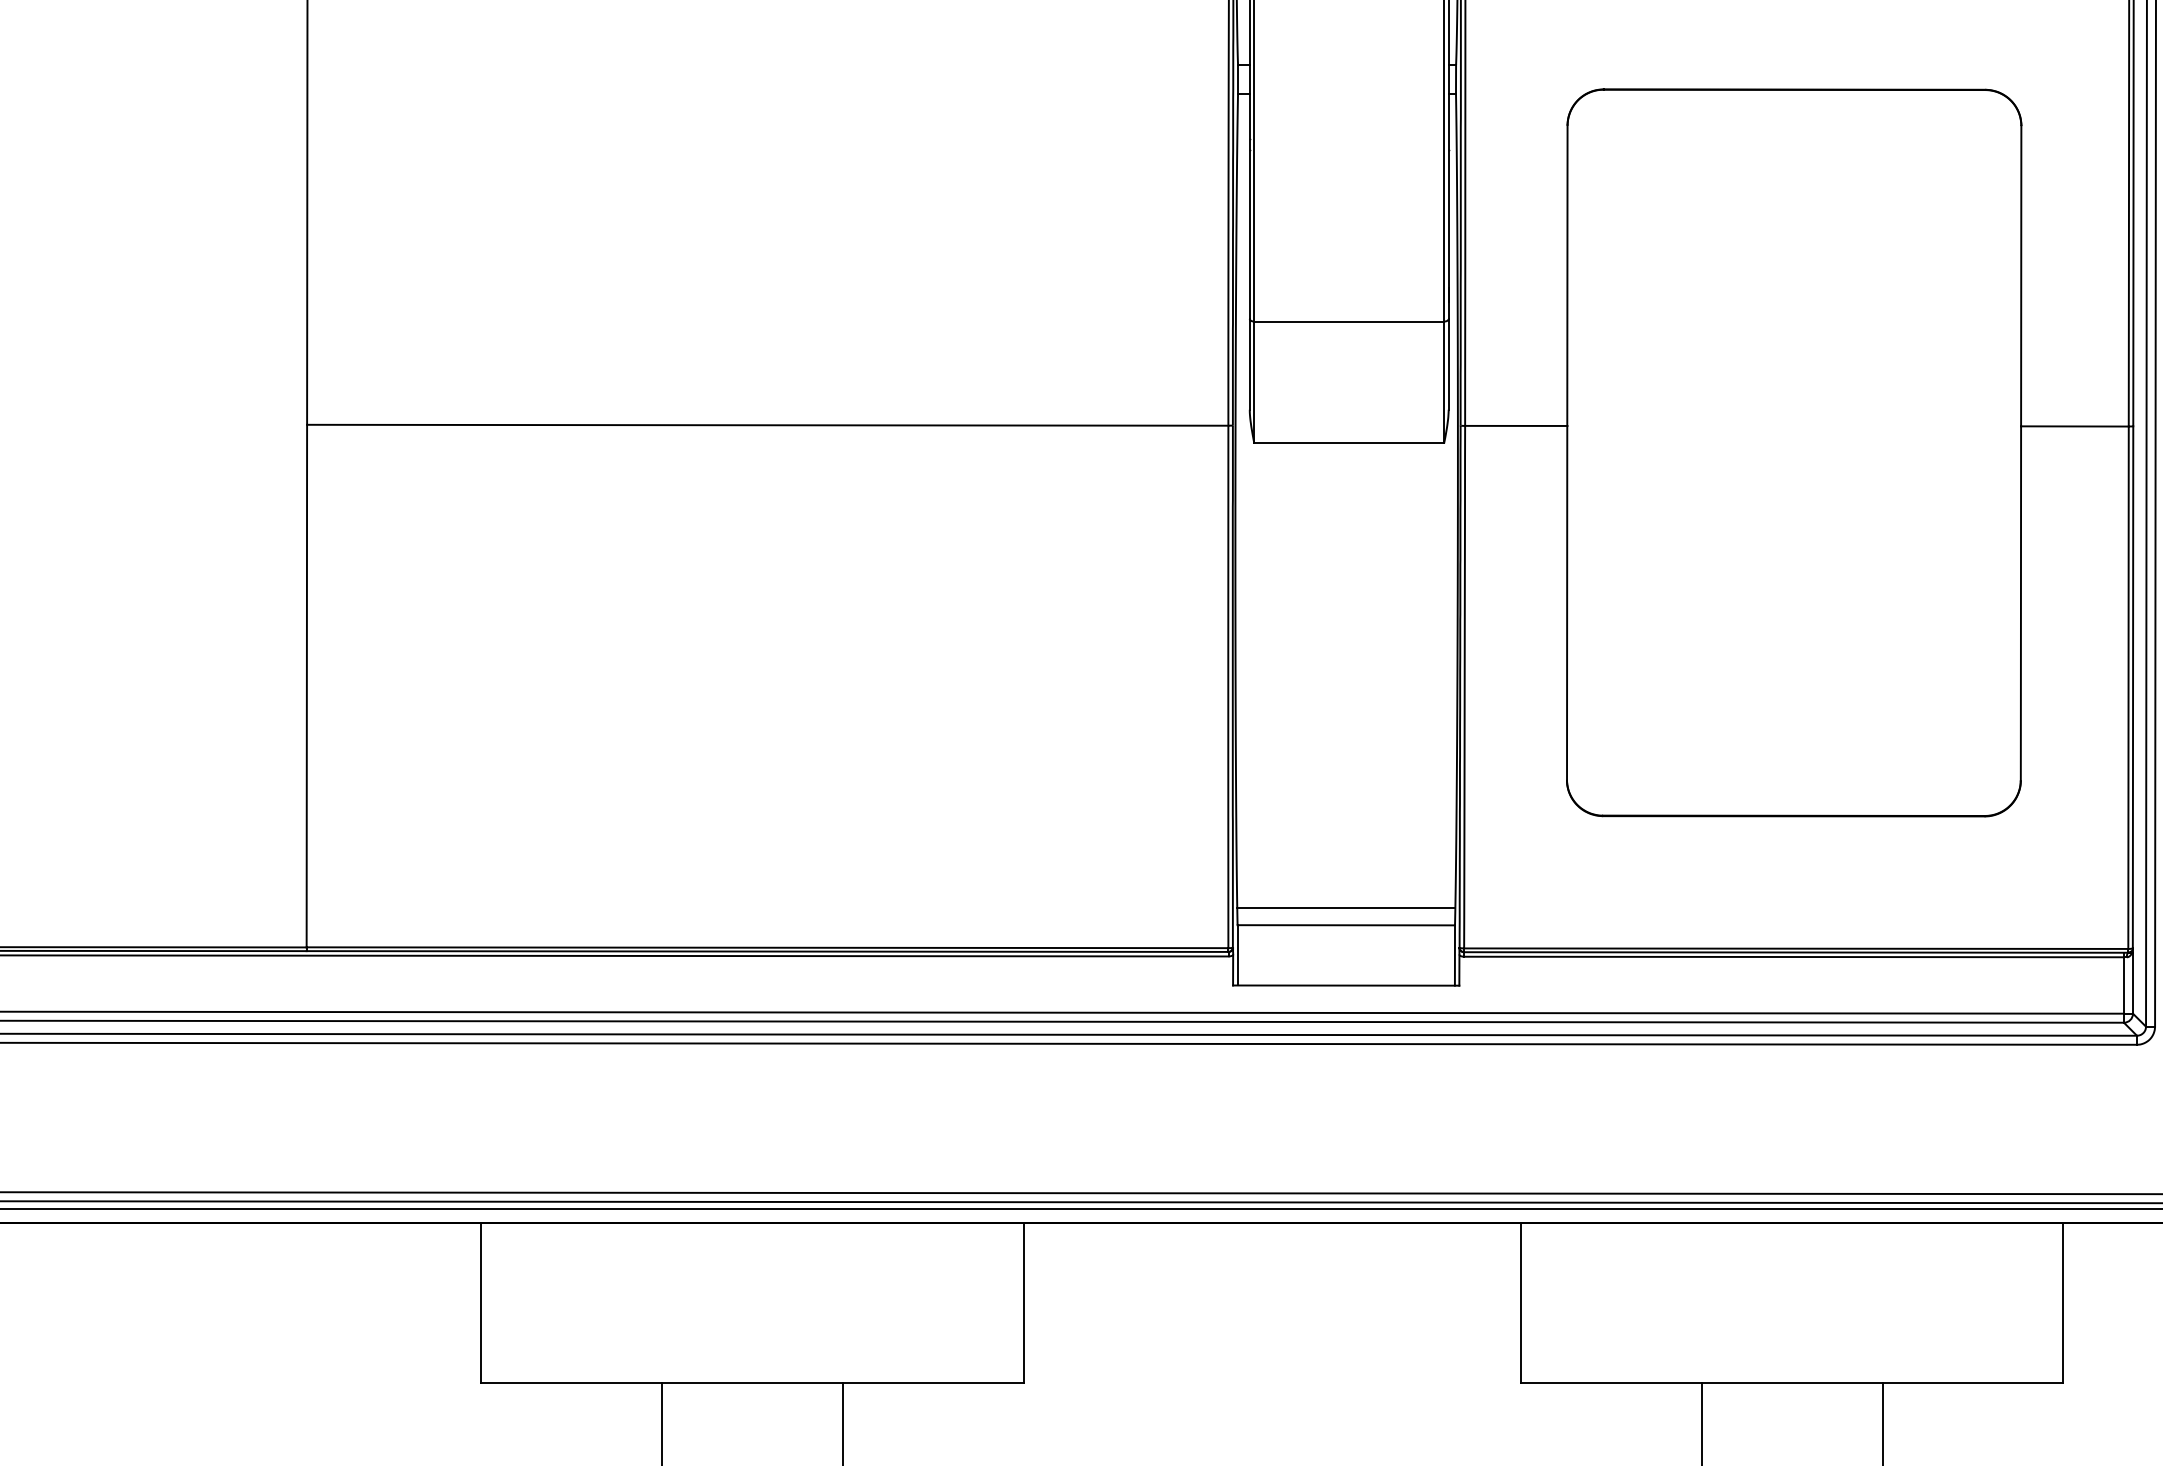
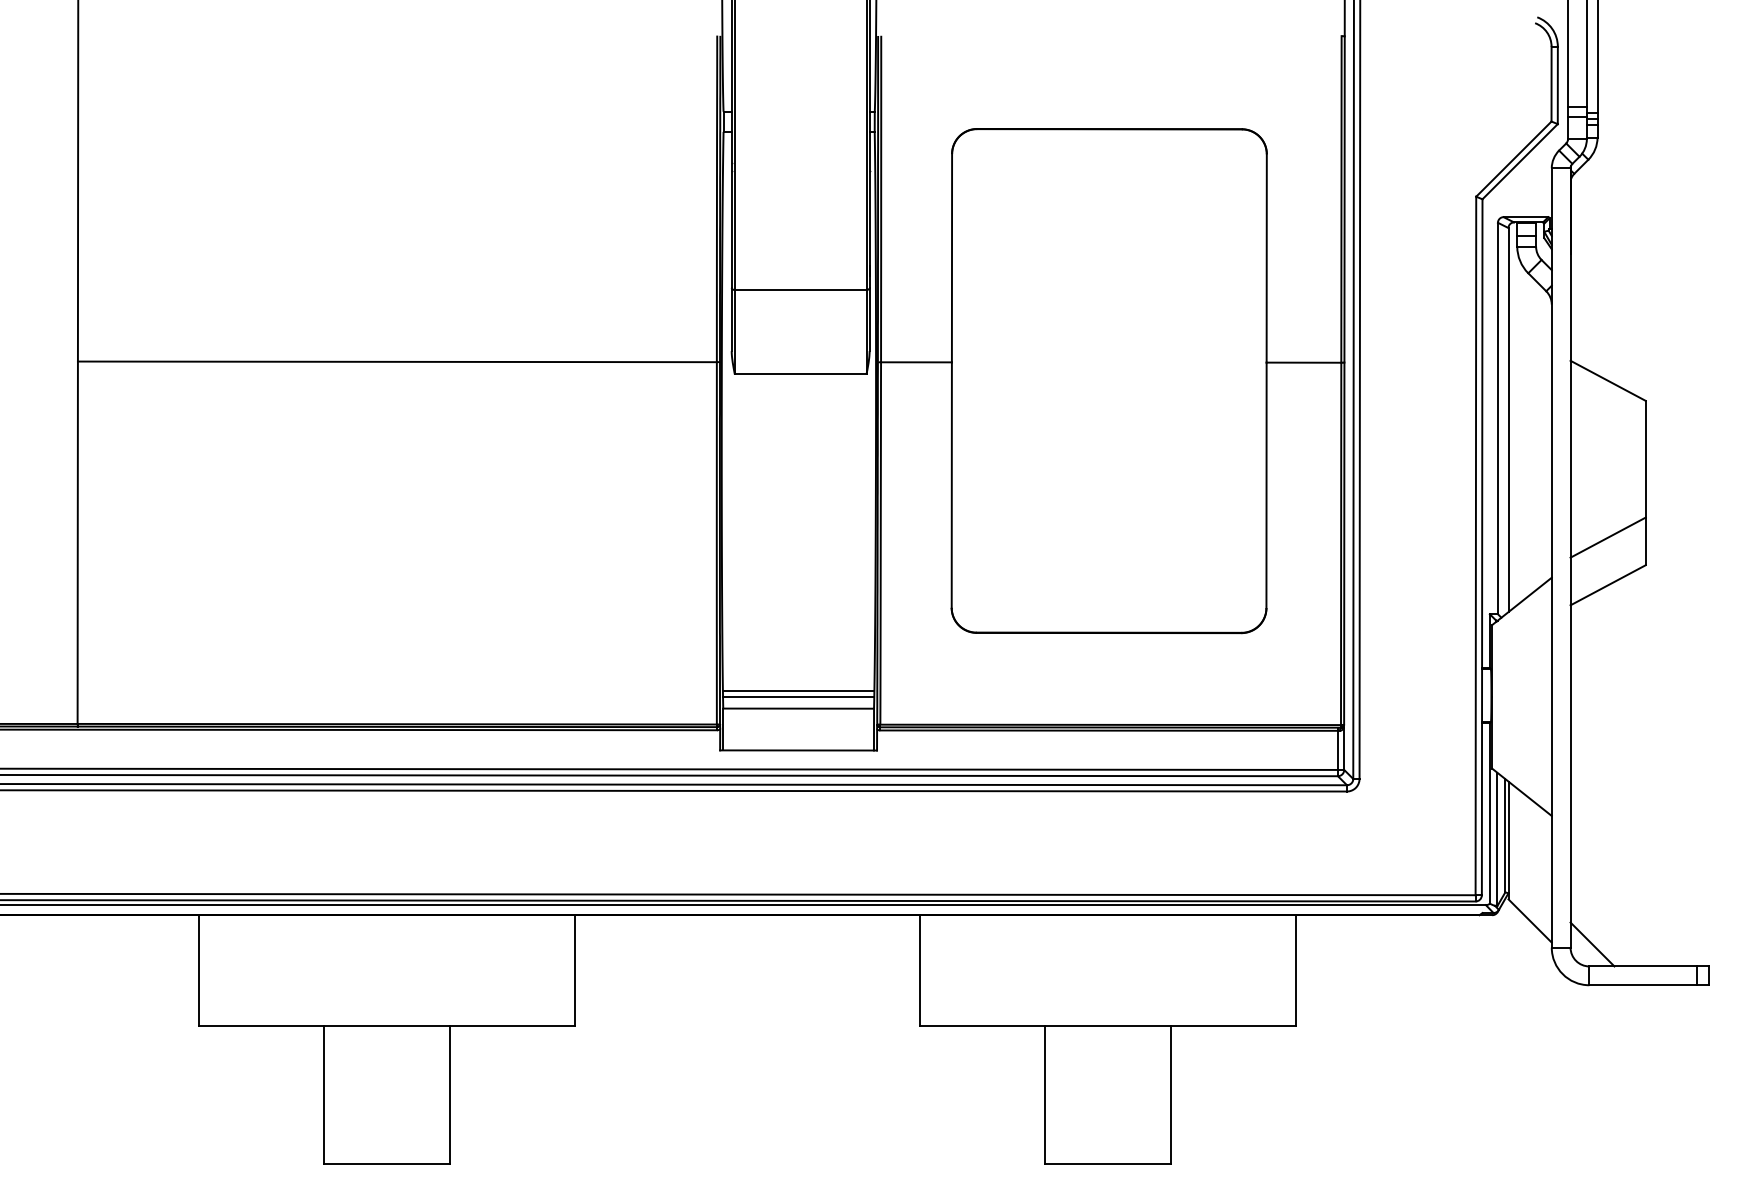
line: (1346, 899) -> (798, 690), added

